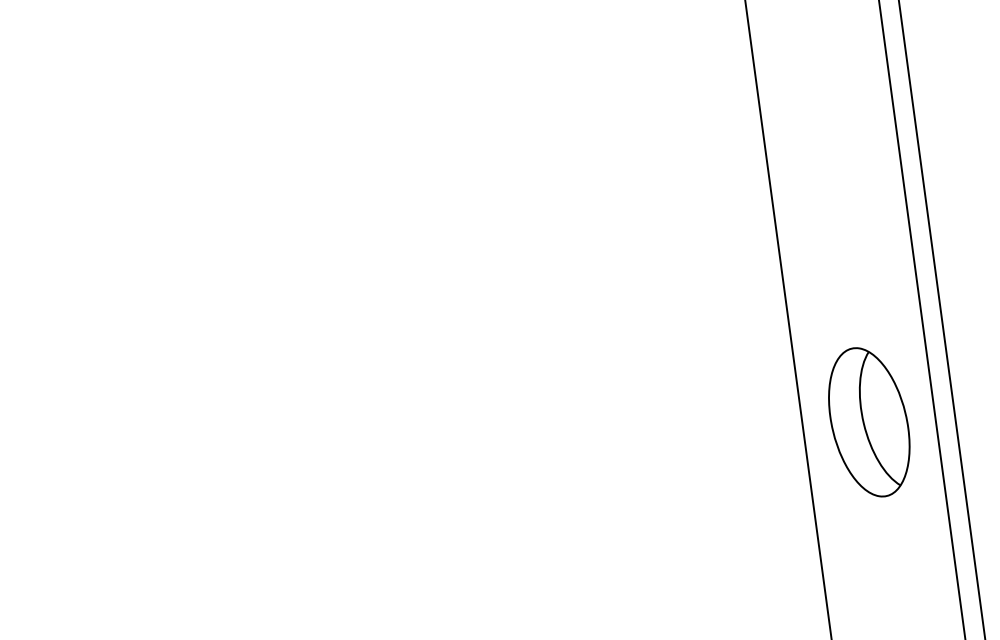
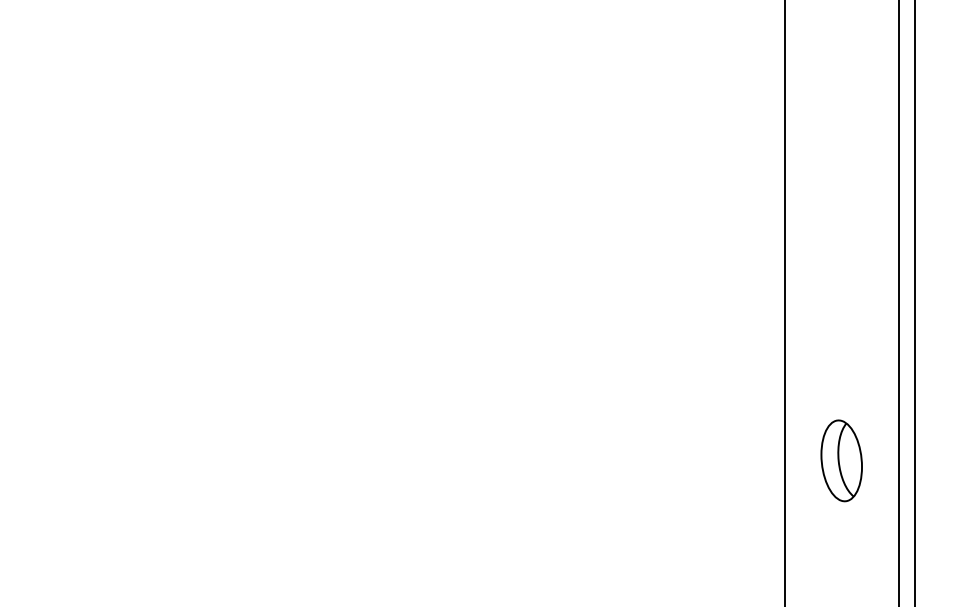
part: (868, 422) -> (841, 460), size x0.62

